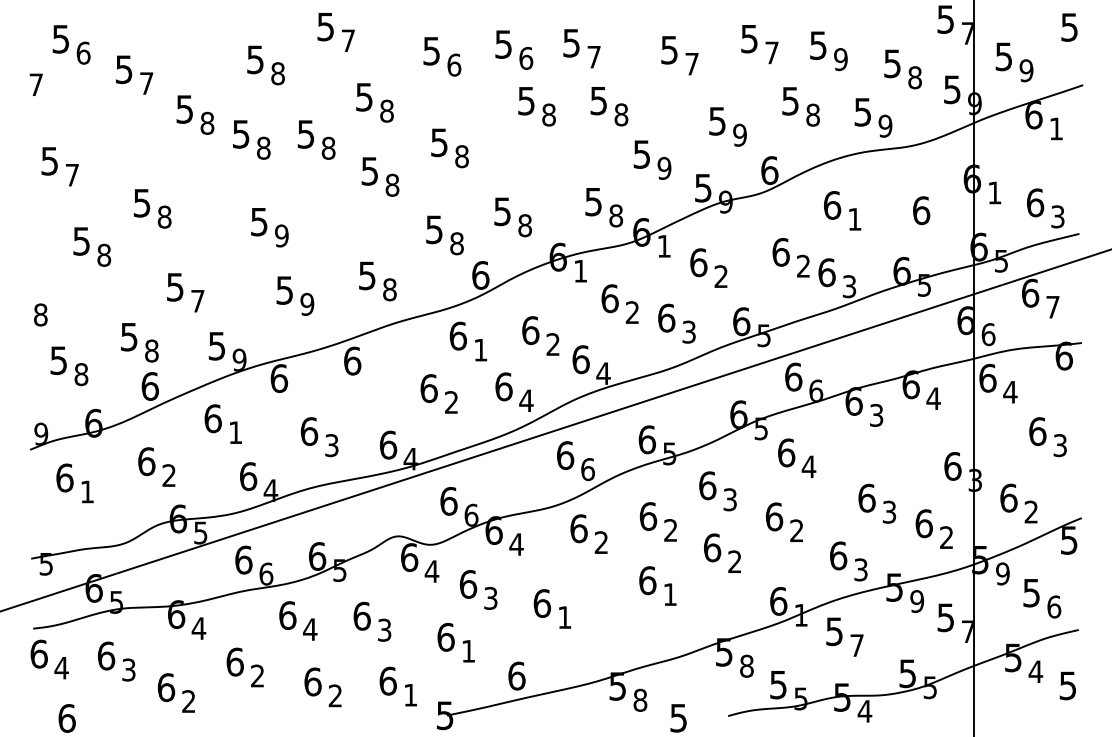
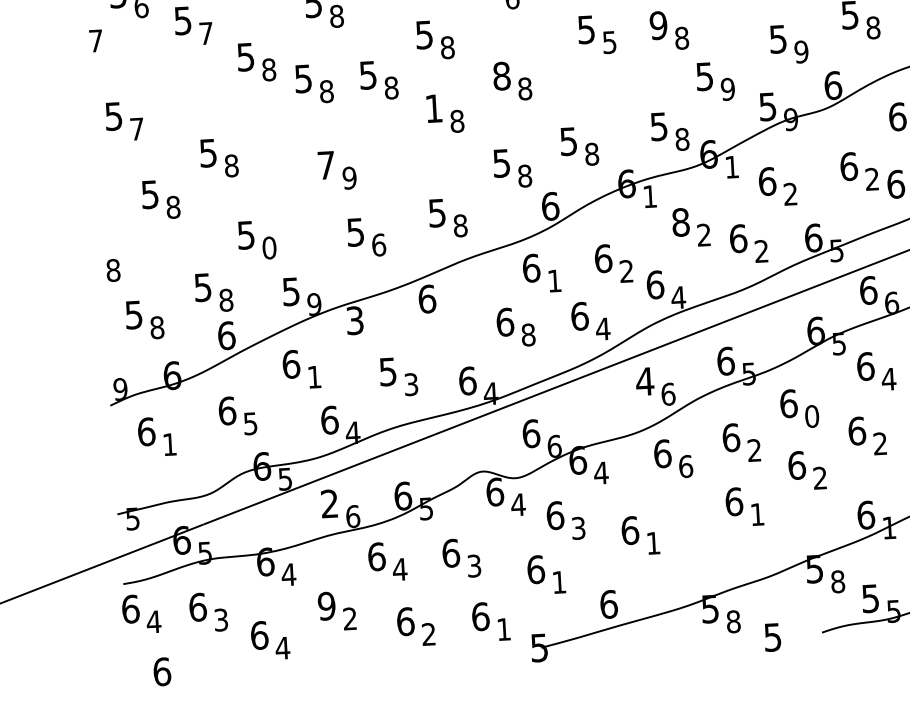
text: (598, 100) -> (658, 25), 5 -> 9
text: (548, 114) -> (609, 41), 8 -> 5
text: (439, 142) -> (501, 76), 5 -> 8
text: (369, 171) -> (433, 108), 5 -> 1
text: (259, 222) -> (326, 165), 5 -> 7
text: (609, 298) -> (680, 222), 6 -> 8
text: (197, 300) -> (269, 247), 7 -> 0
text: (307, 303) -> (379, 244), 9 -> 6
text: (688, 331) -> (761, 250), 3 -> 2
text: (279, 378) -> (355, 320), 6 -> 3
text: (451, 402) -> (528, 334), 2 -> 8
text: (309, 431) -> (388, 371), 6 -> 5
text: (565, 455) -> (645, 381), 6 -> 4
text: (168, 475) -> (249, 423), 2 -> 5
text: (730, 499) -> (812, 416), 3 -> 0
text: (601, 542) -> (685, 466), 2 -> 6
text: (243, 559) -> (329, 503), 6 -> 2
text: (234, 661) -> (326, 605), 6 -> 9
text: (188, 701) -> (282, 648), 2 -> 4

